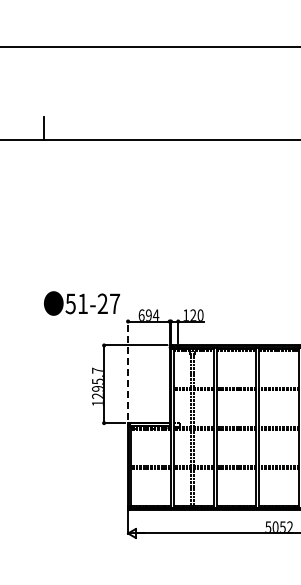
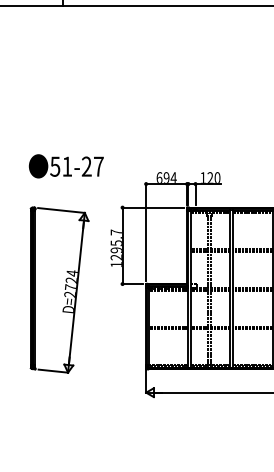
text: (82, 303) -> (66, 166), moved
line: (128, 370) -> (146, 232), dashed -> solid
part: (39, 429) -> (58, 290), added

